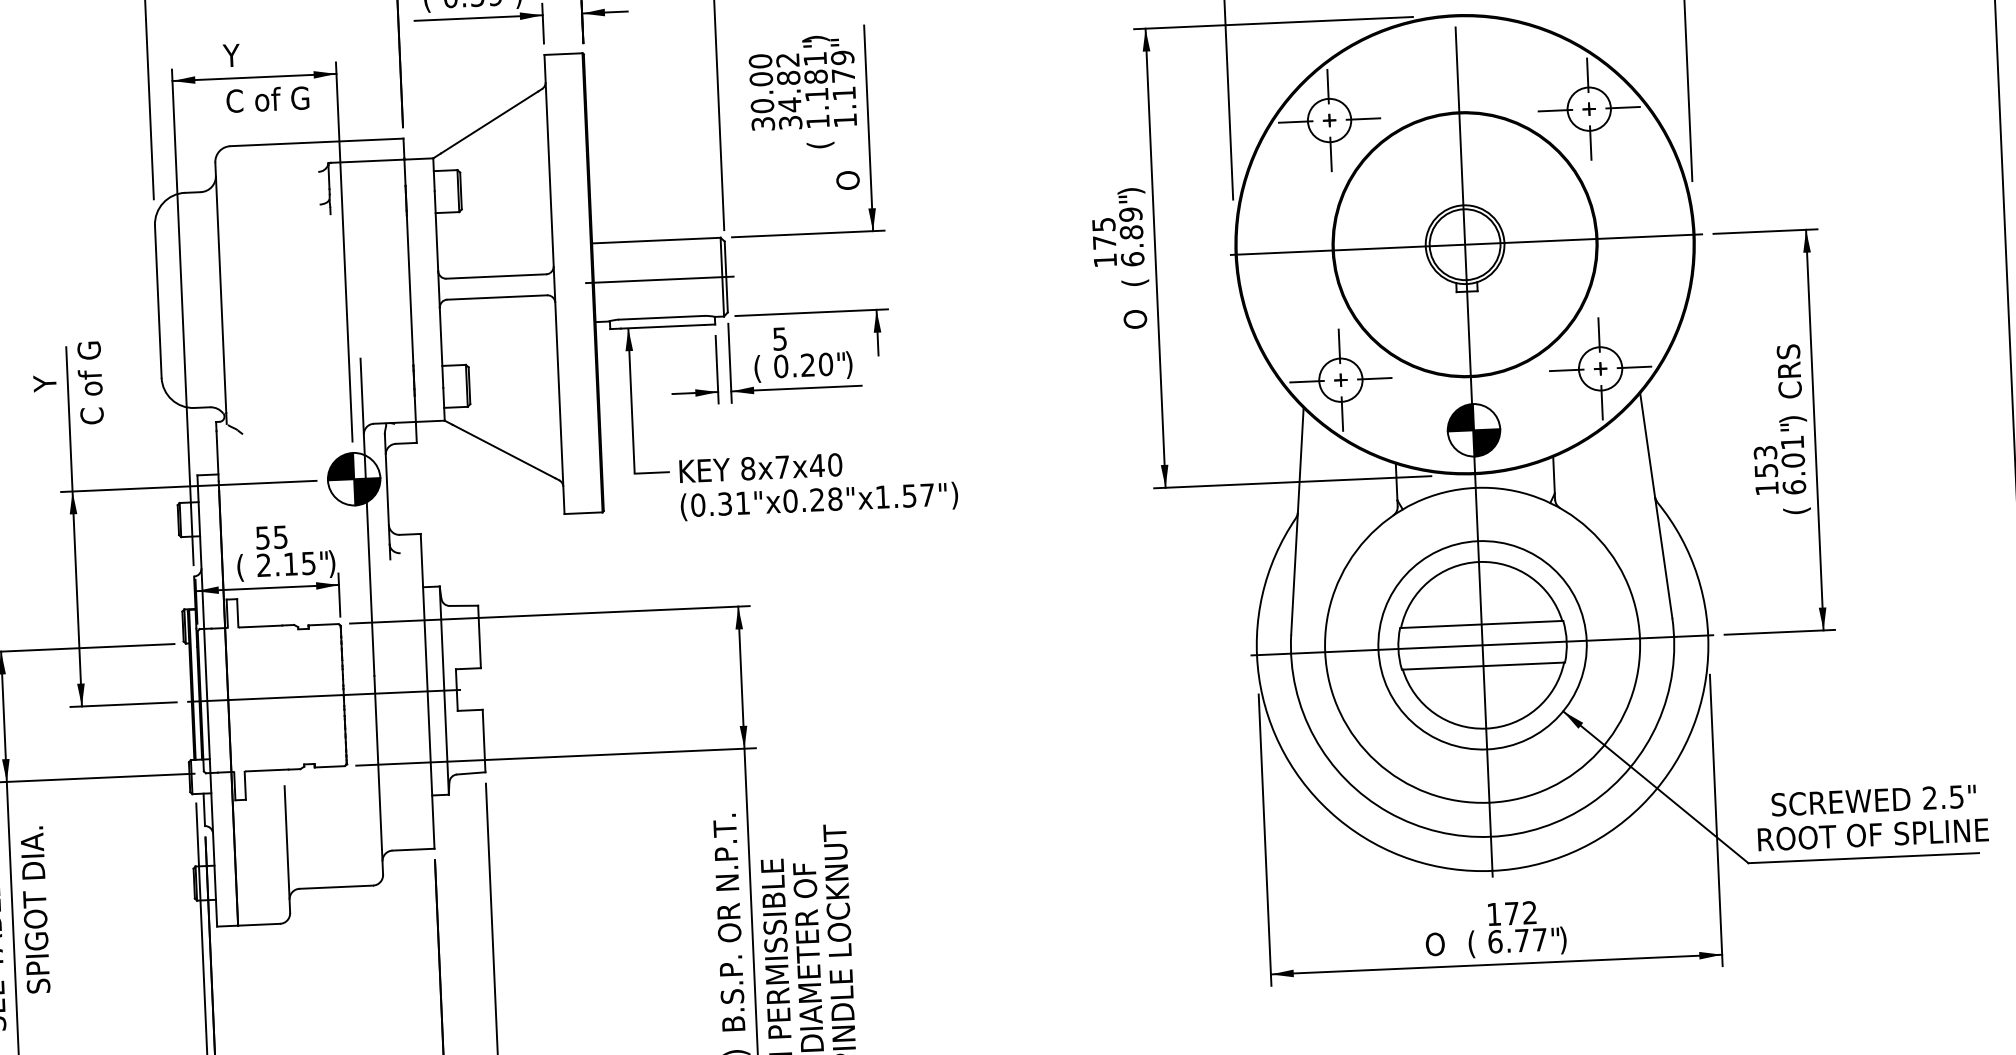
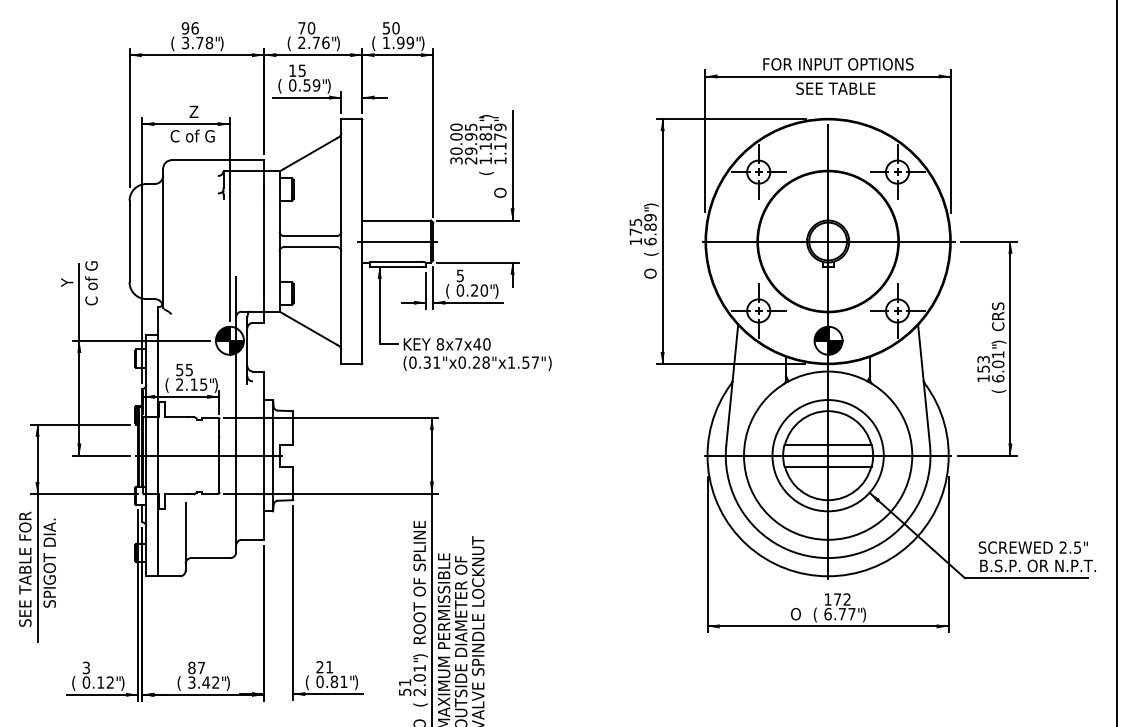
text: (250, 54) -> (184, 111), Y -> Z
text: (788, 90) -> (470, 143), 34.82 -> 29.95
text: (1875, 833) -> (1033, 565), ROOT OF SPLINE -> B.S.P. OR N.P.T.
text: (728, 914) -> (419, 581), B.S.P. OR N.P.T. -> ROOT OF SPLINE

